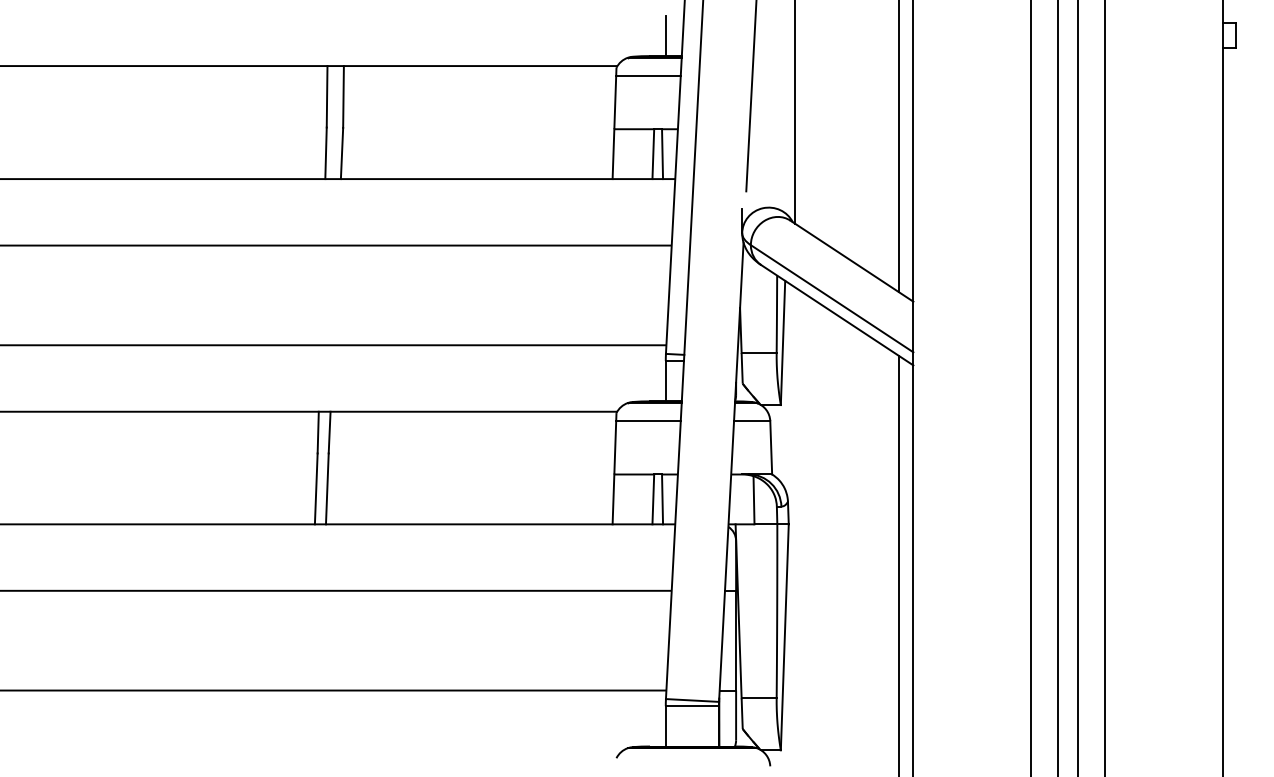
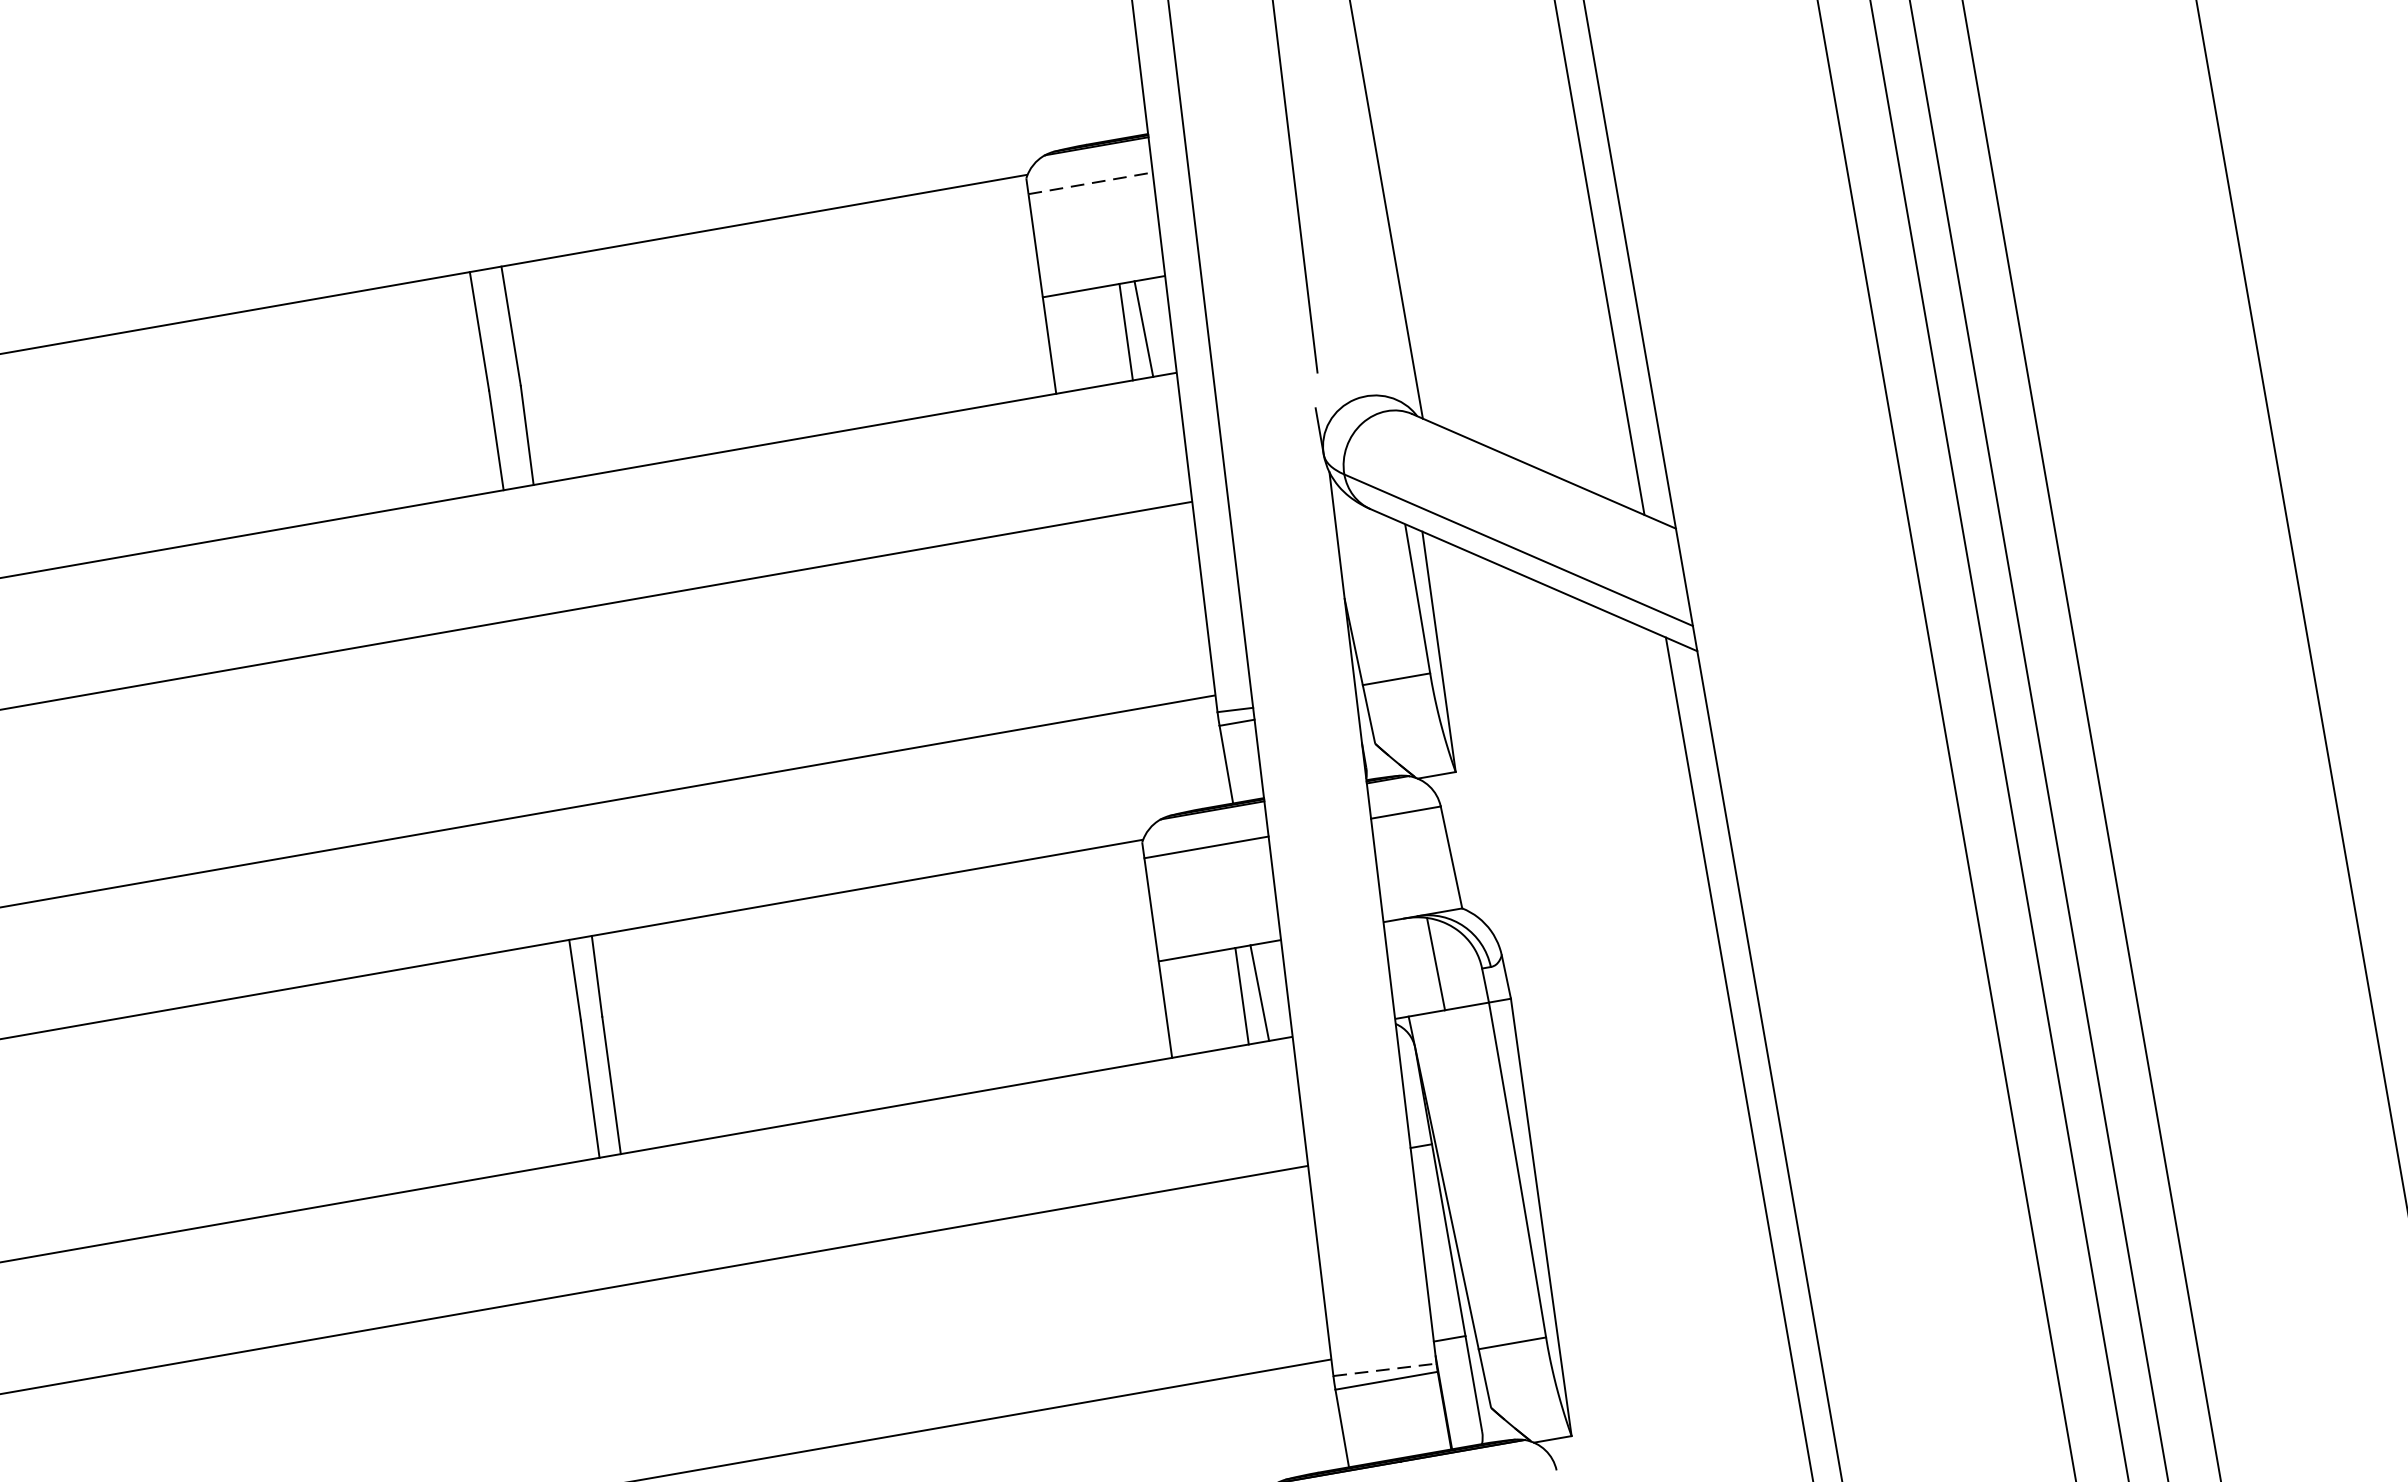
line: (665, 35) -> (1109, 99), removed
line: (648, 75) -> (1090, 182), solid -> dashed
line: (692, 700) -> (1384, 1369), solid -> dashed

